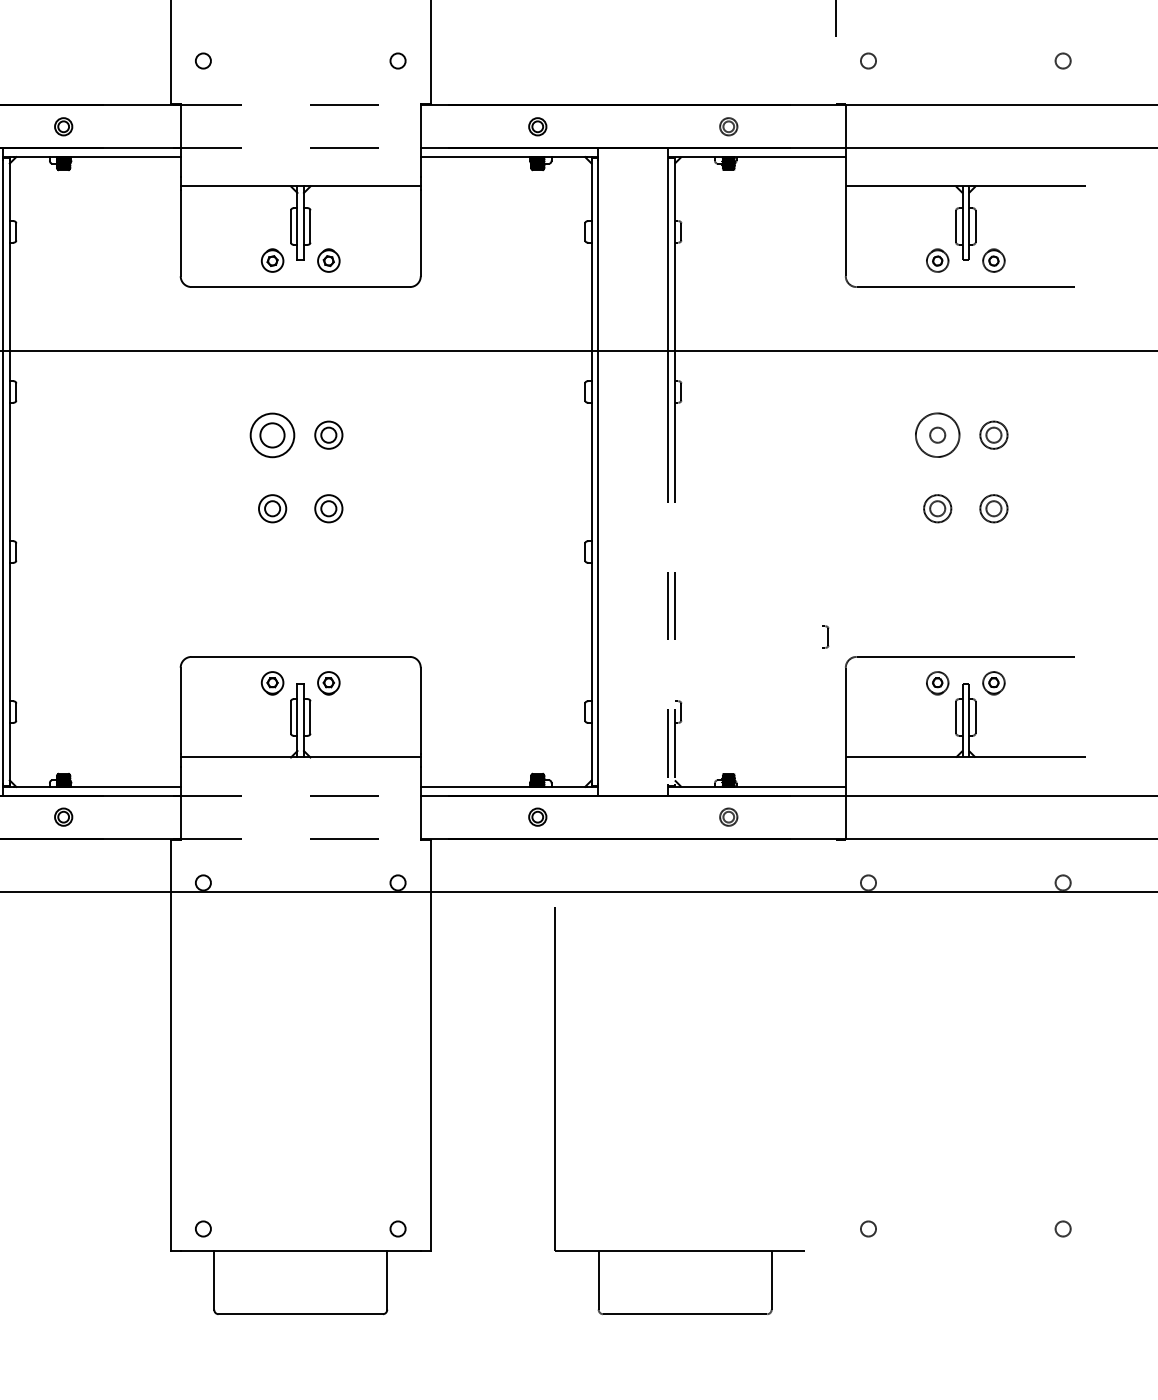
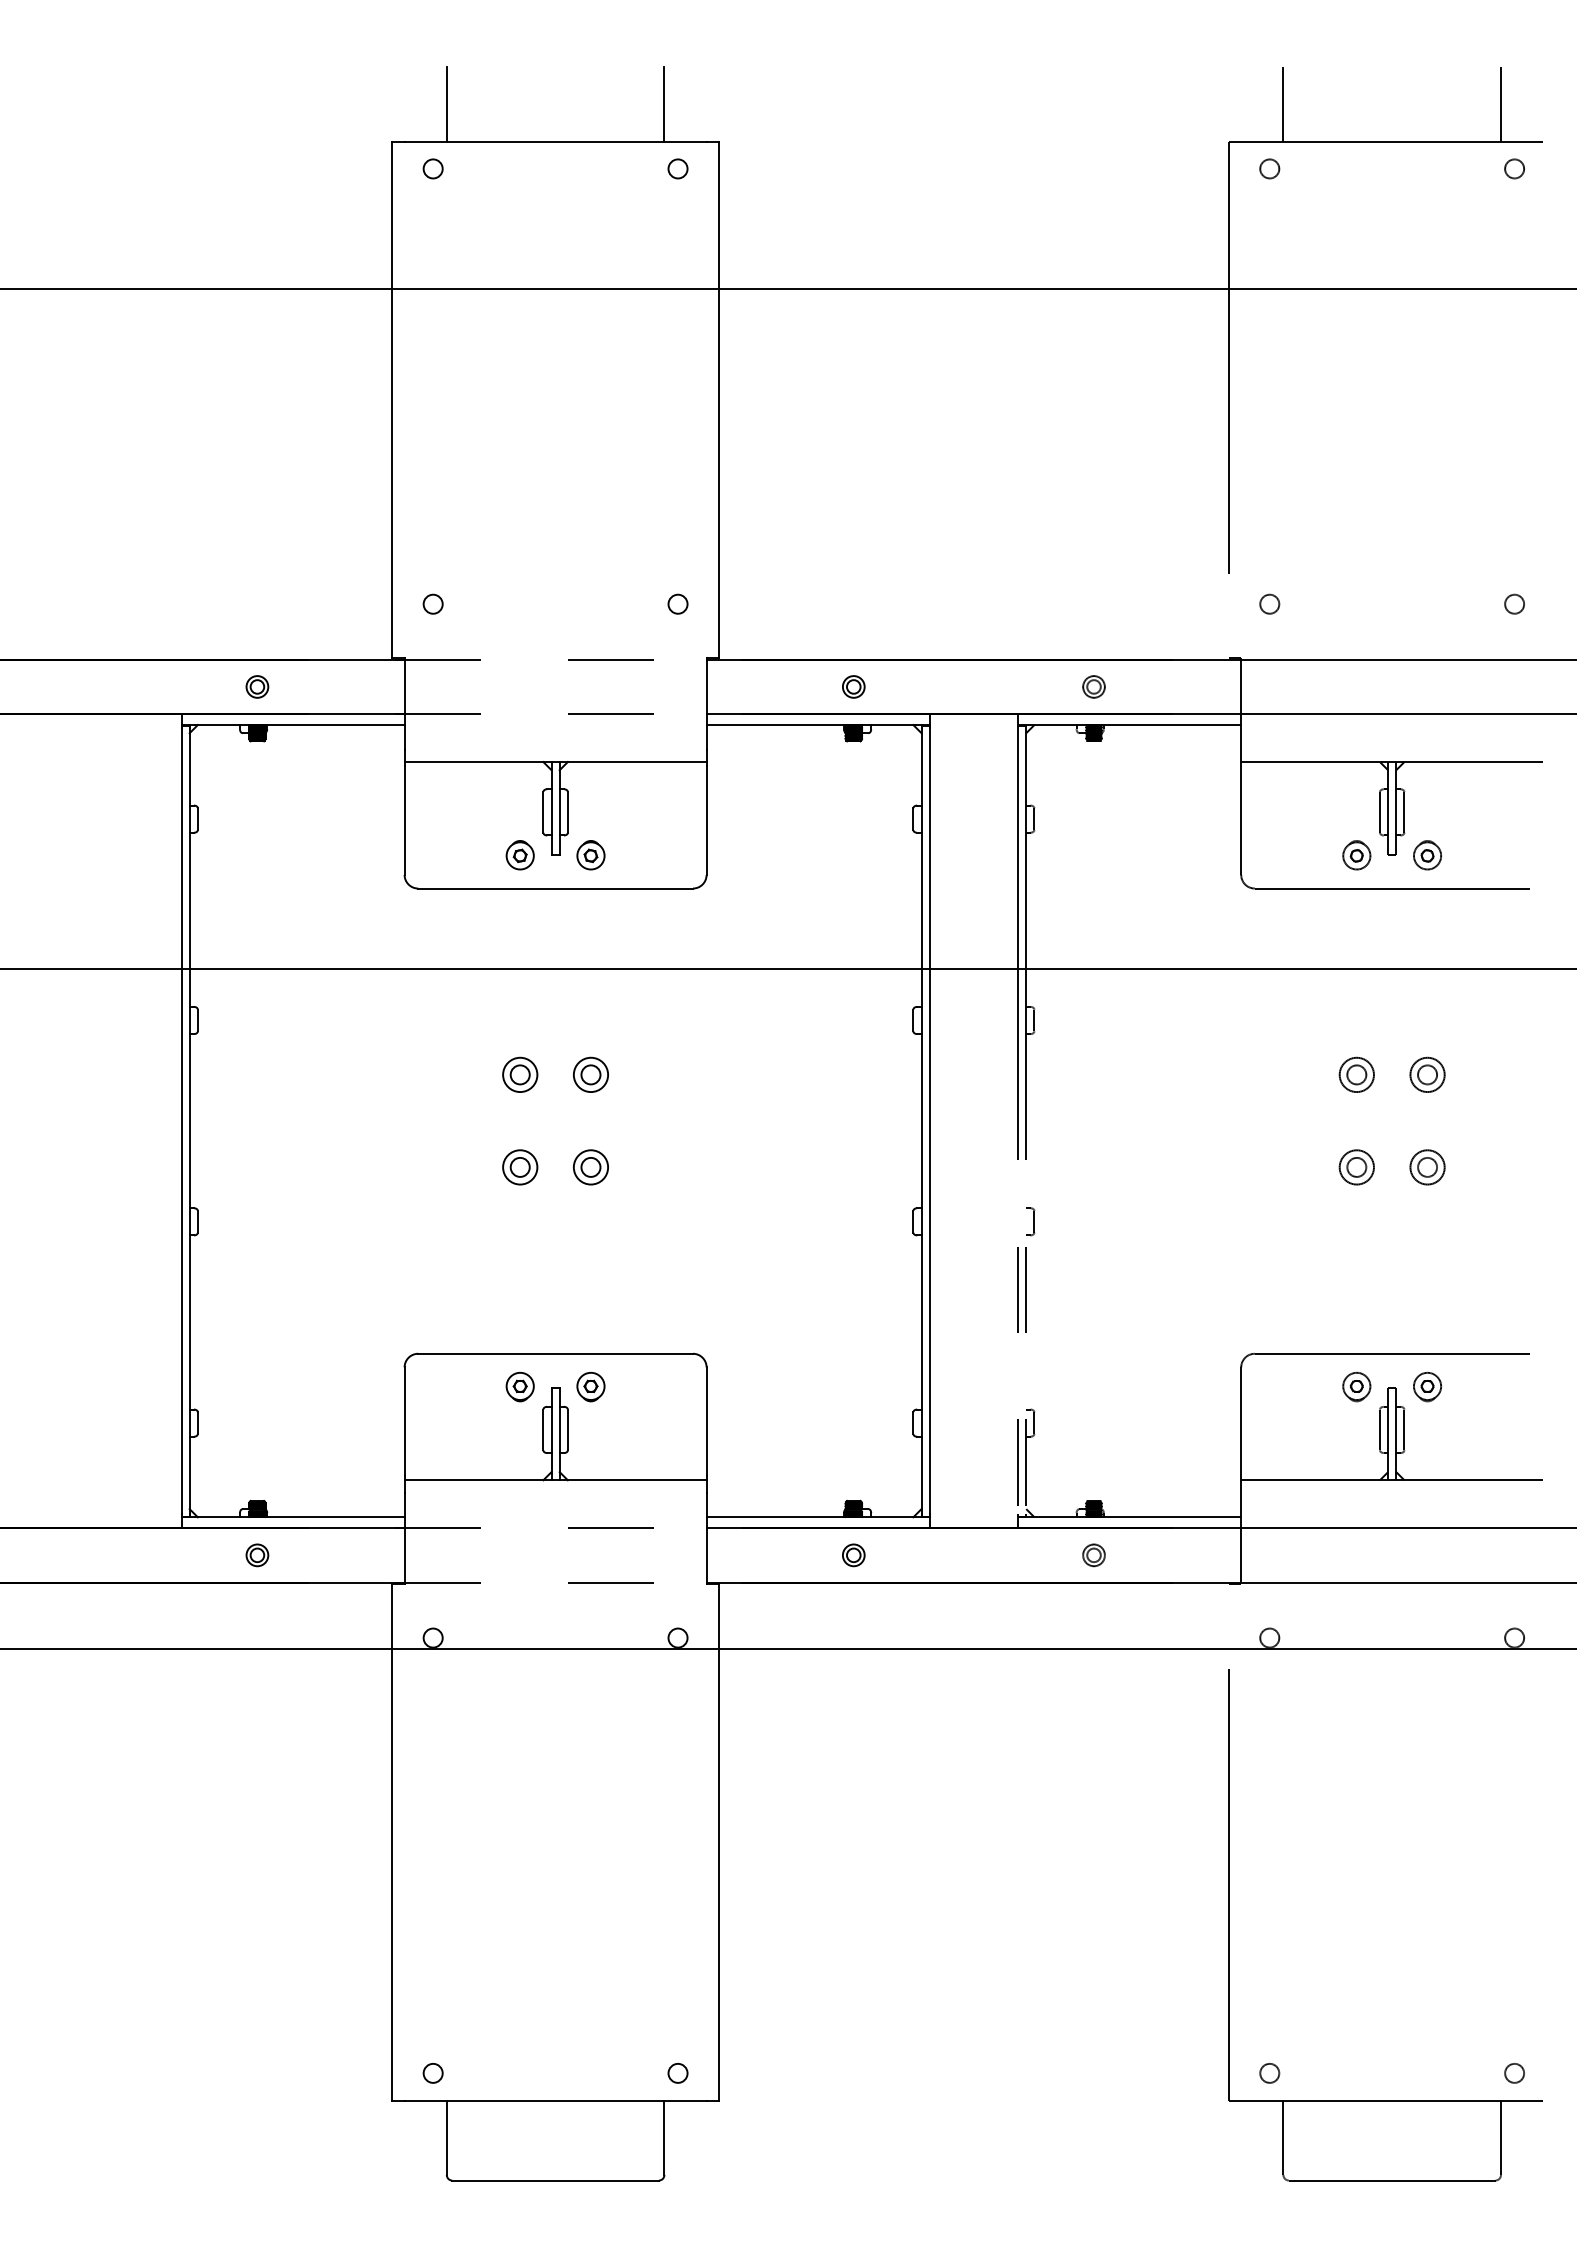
part: (272, 434) -> (520, 1074), size x0.62
circle: (937, 434) -> (1356, 1074), size x0.62
part: (825, 636) -> (1030, 1221), moved
part: (555, 1111) -> (1229, 1925), moved

